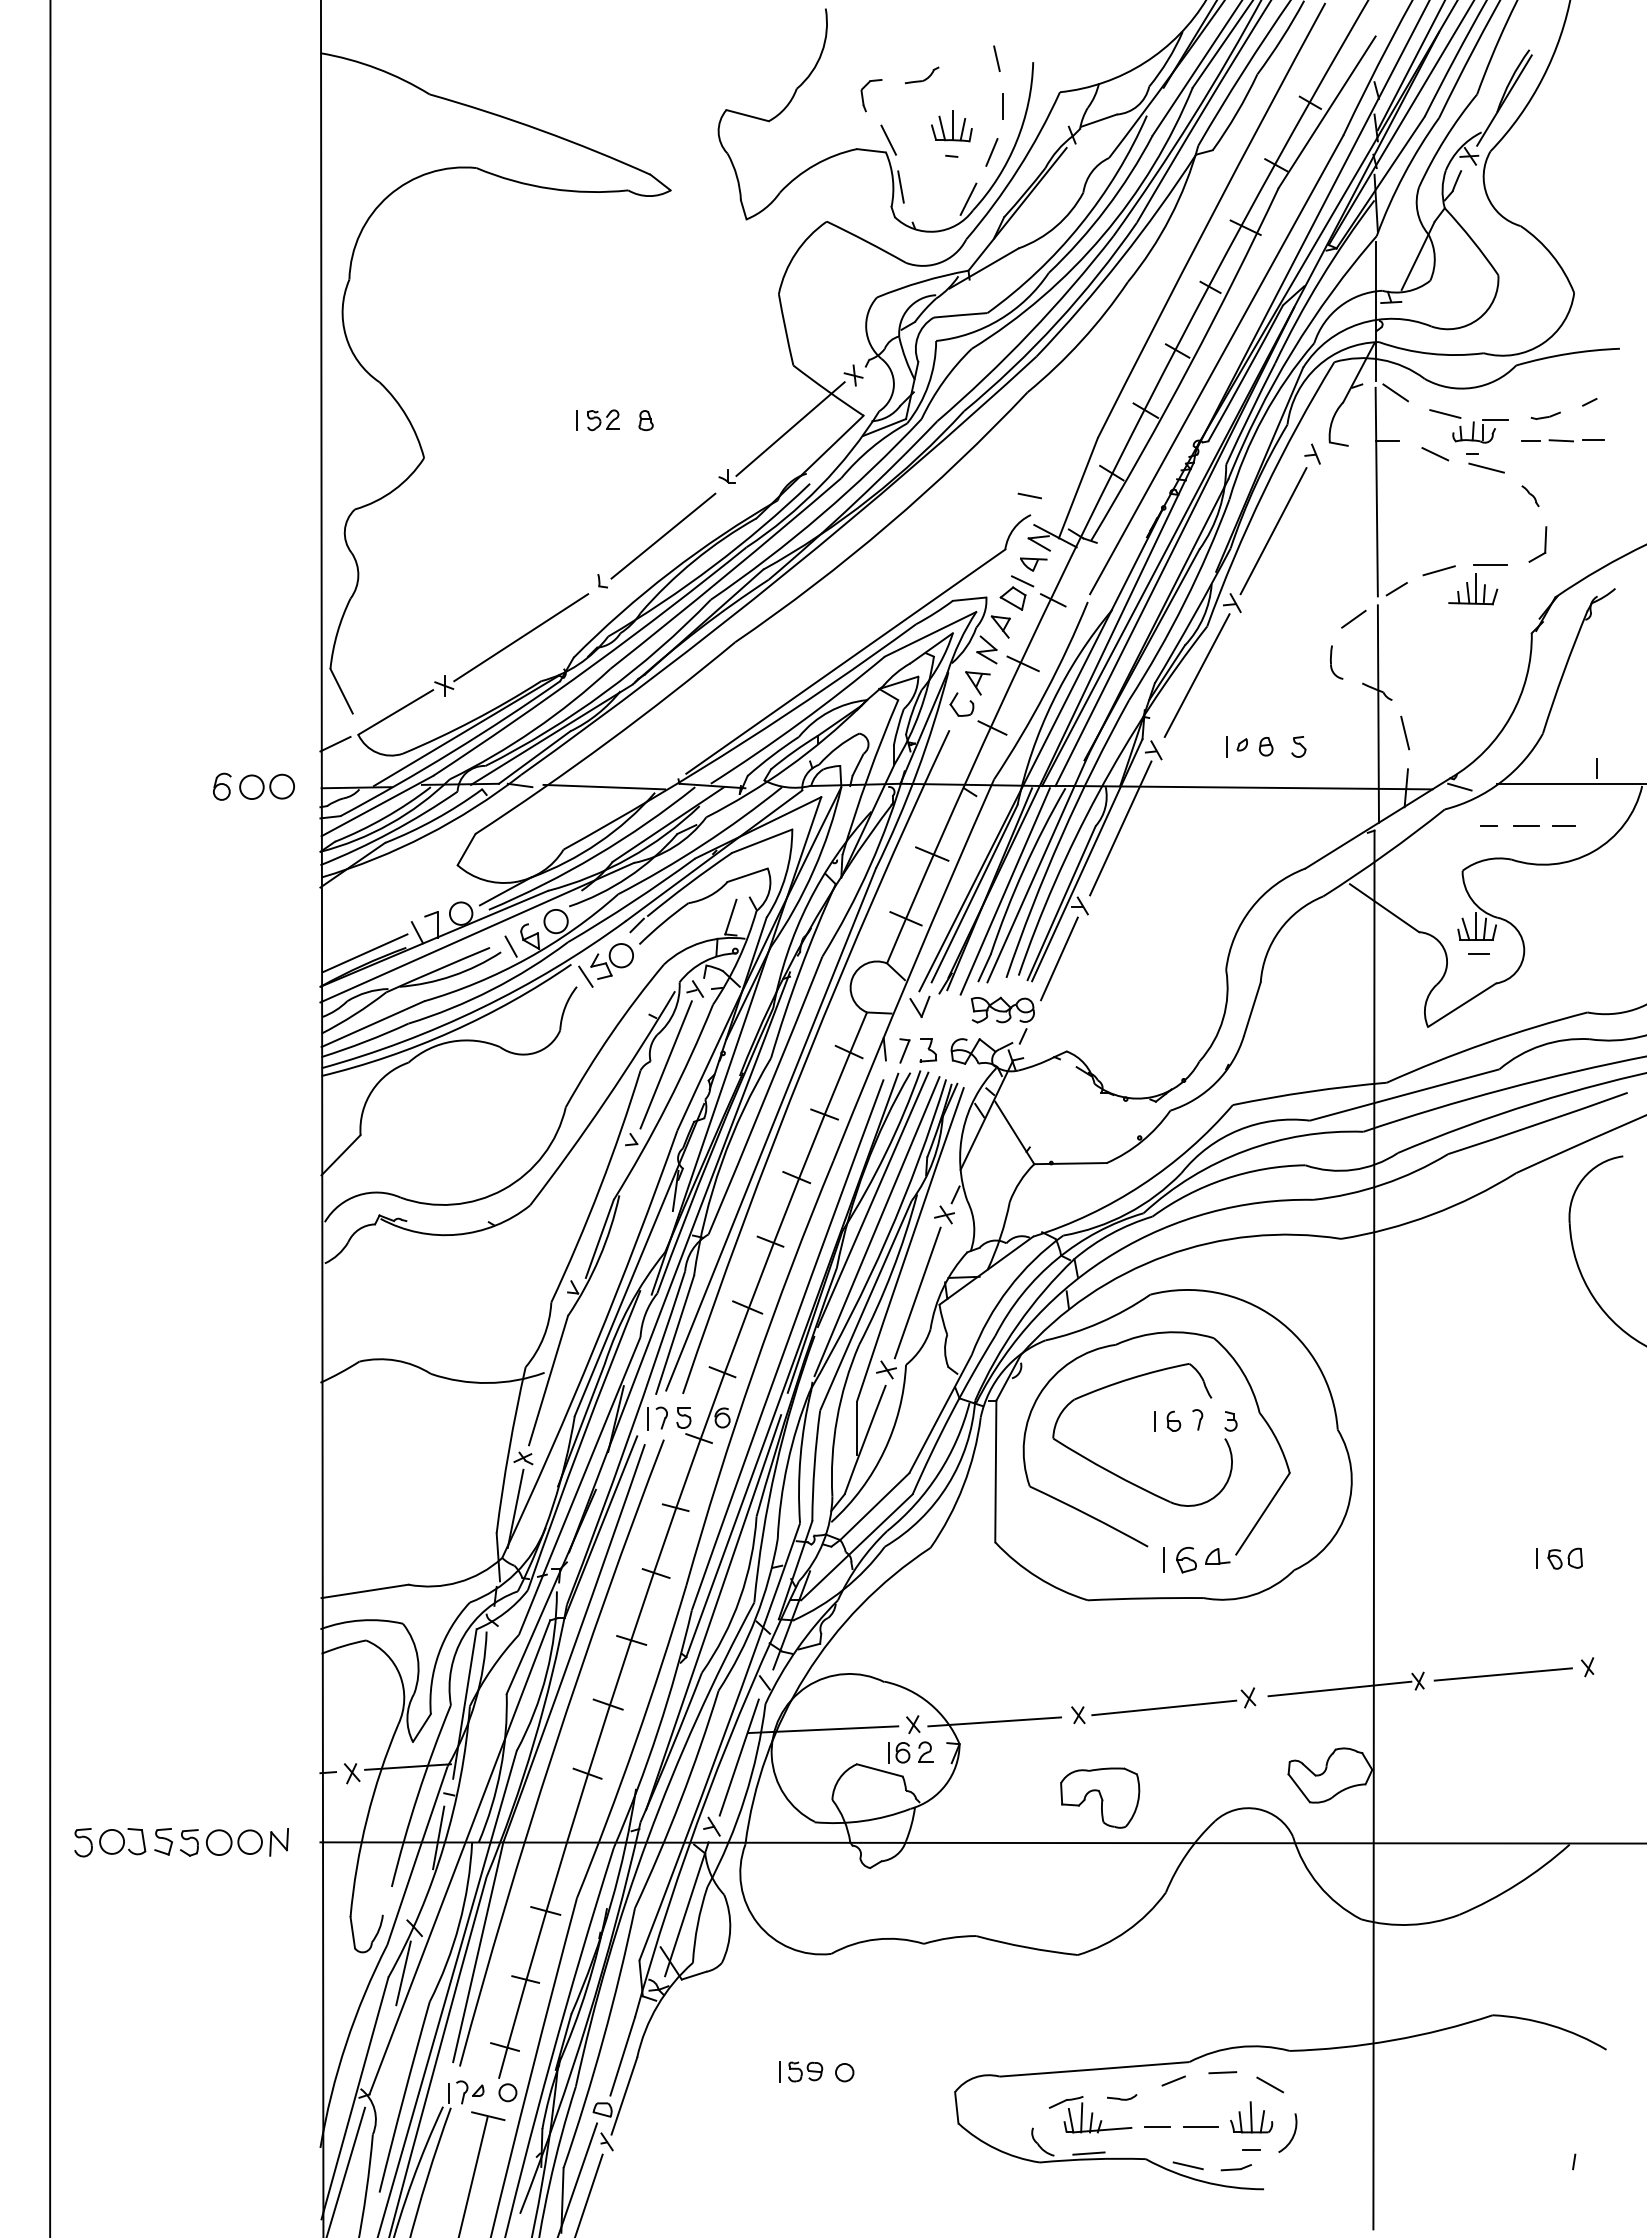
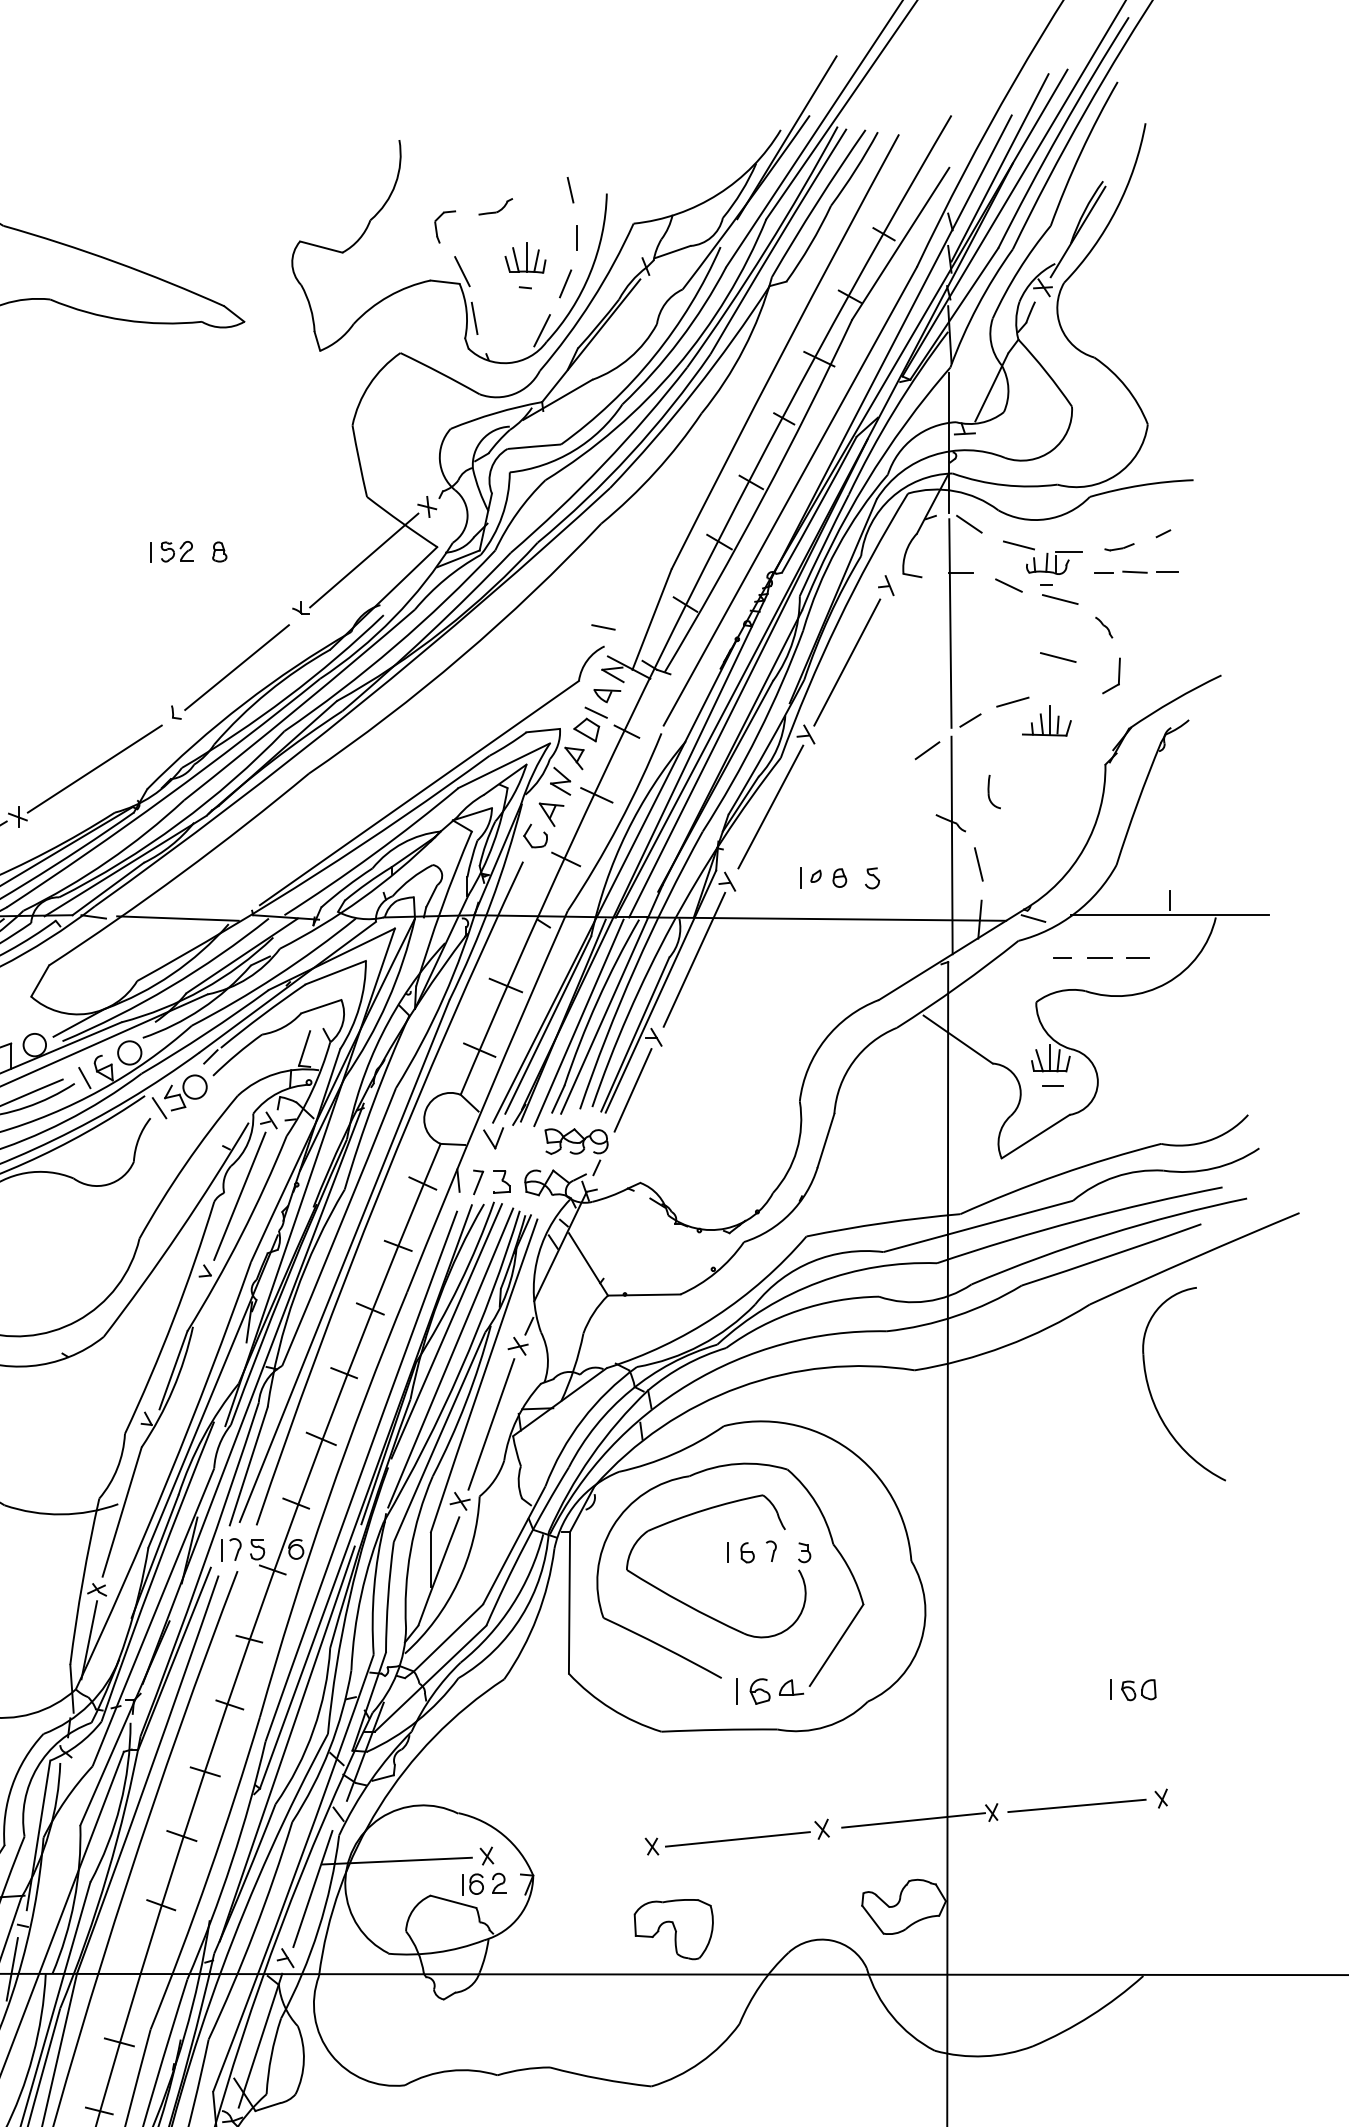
line: (1484, 525) -> (1058, 656), added
line: (1490, 565) -> (1064, 696), removed
part: (1336, 662) -> (994, 791), moved
line: (994, 1721) -> (568, 1852), removed

